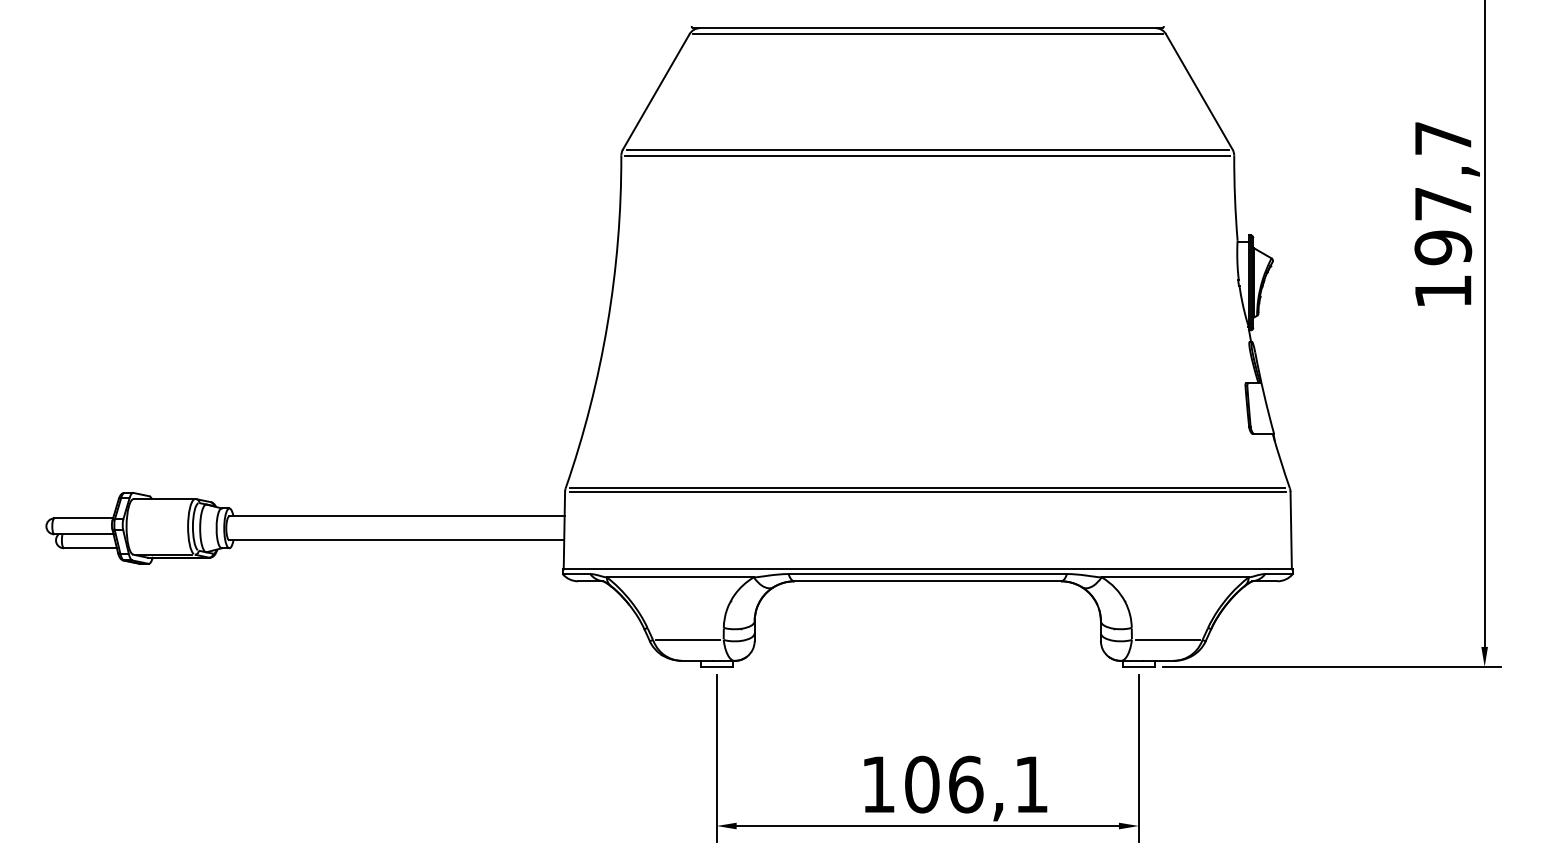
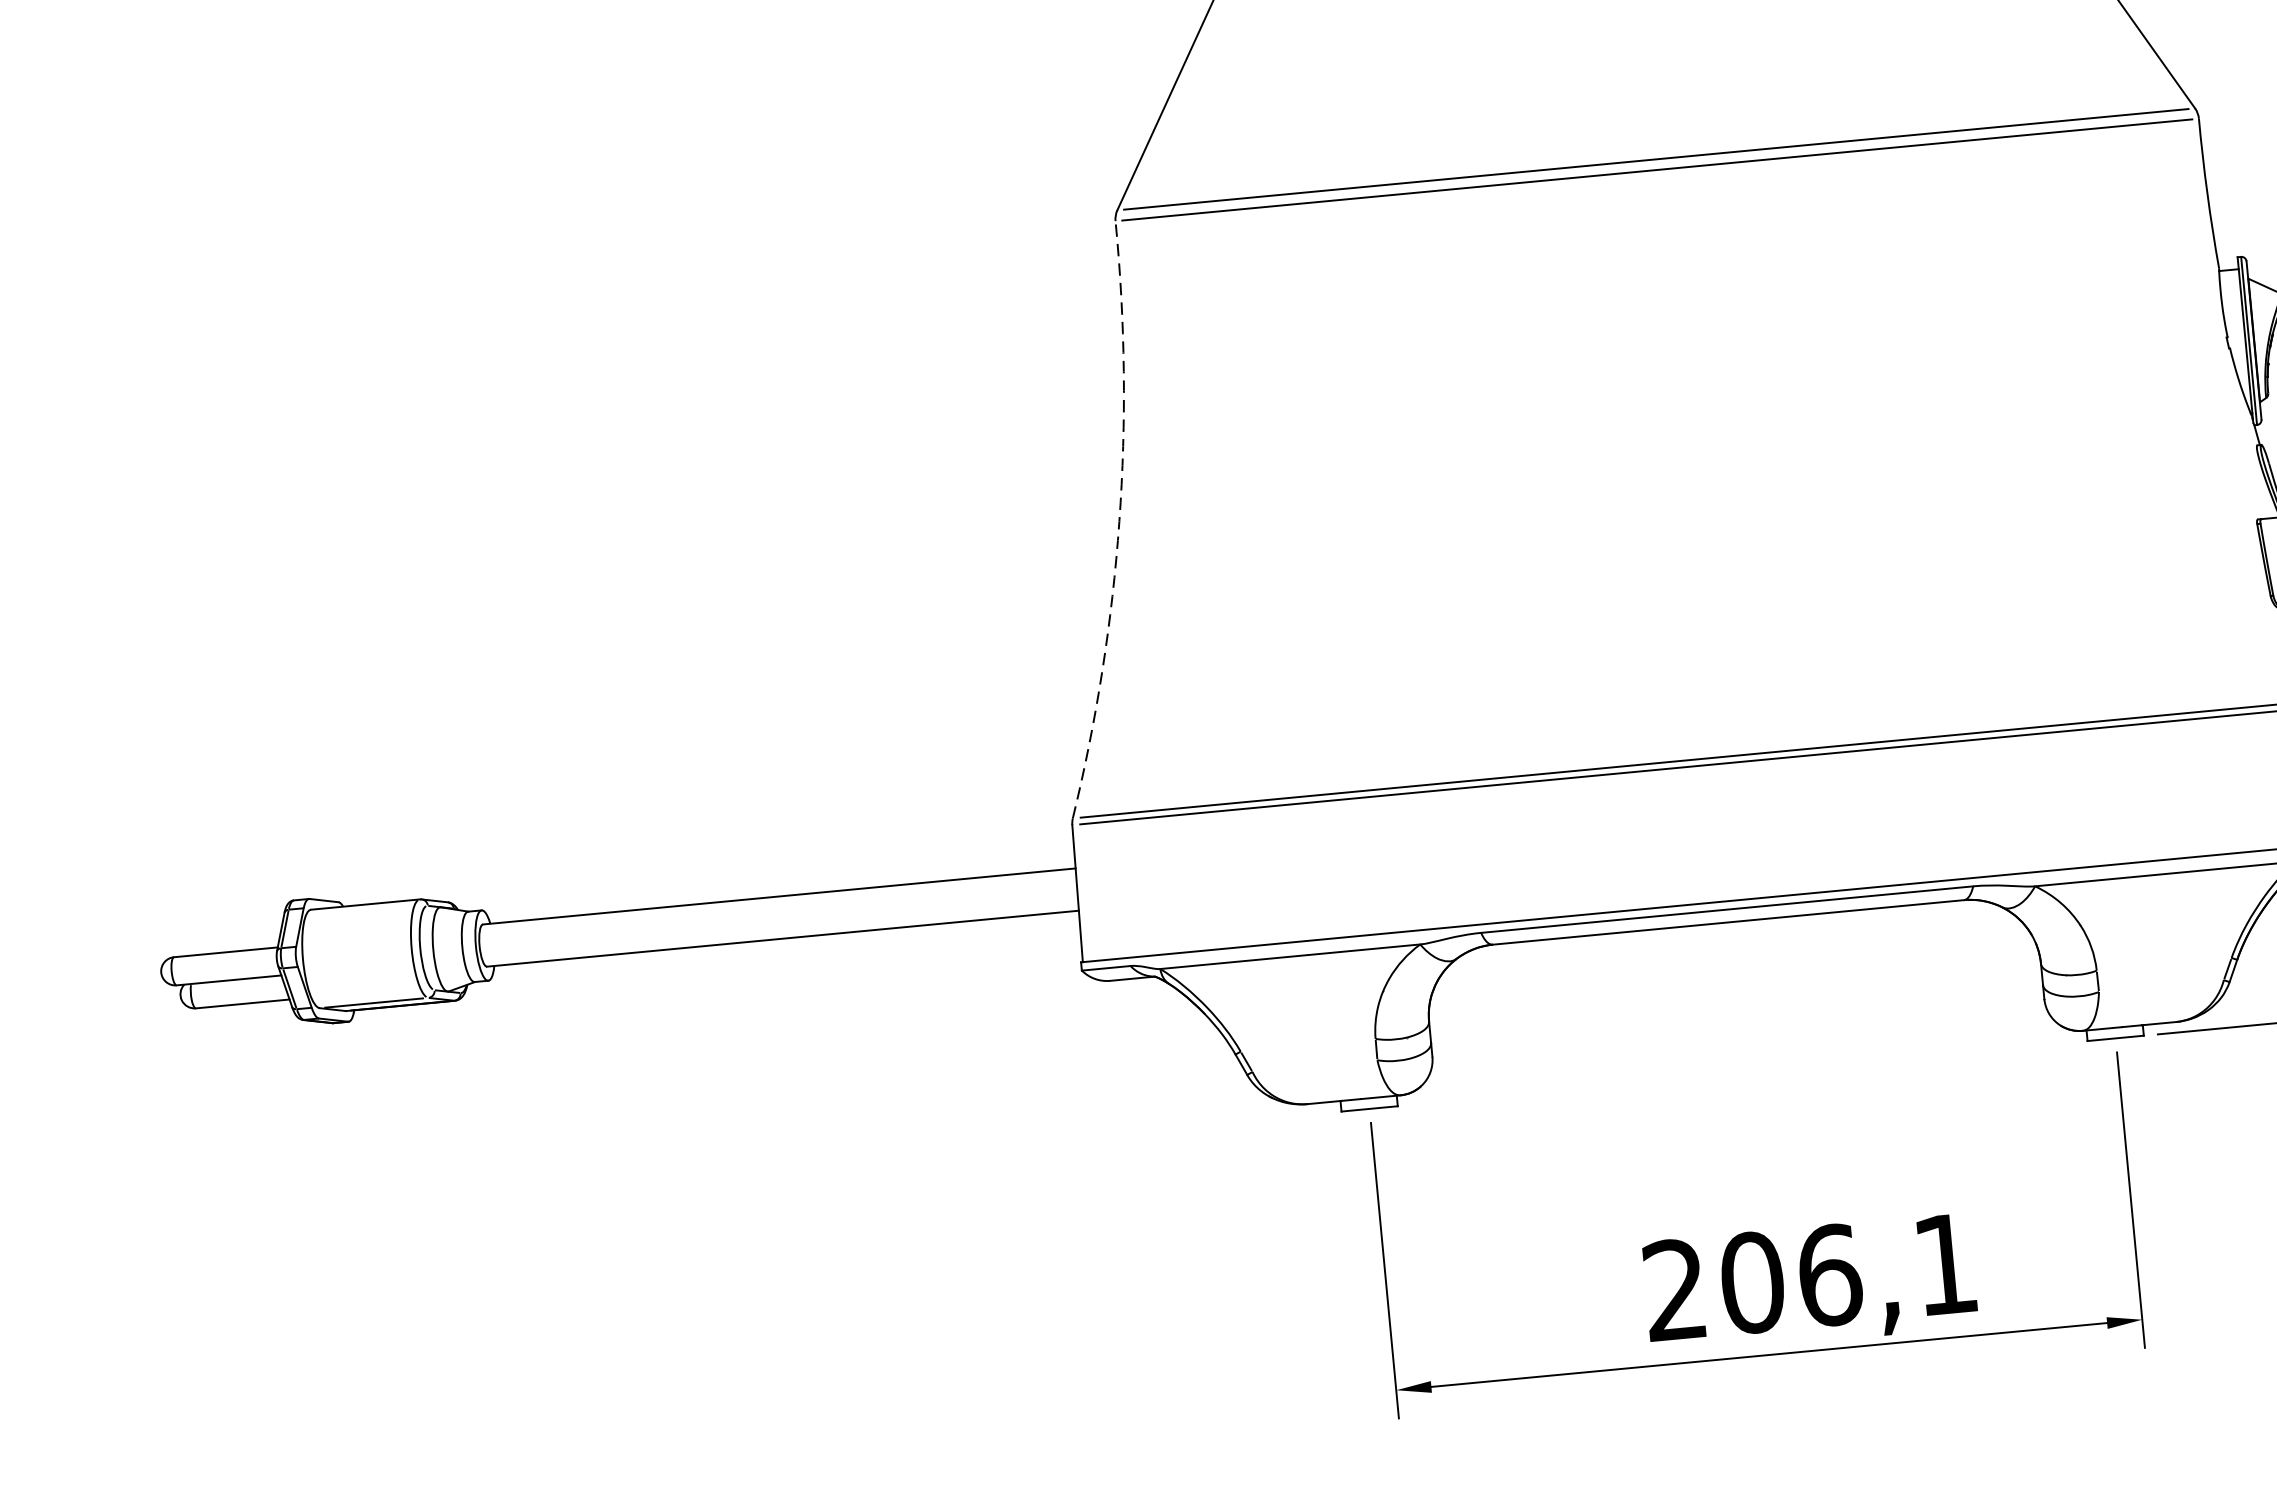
arc: (607, 324) -> (1119, 522), solid -> dashed
line: (687, 639) -> (1313, 1065), removed
line: (1167, 639) -> (2161, 985), removed
text: (877, 783) -> (1673, 1288), 106,1 -> 206,1

